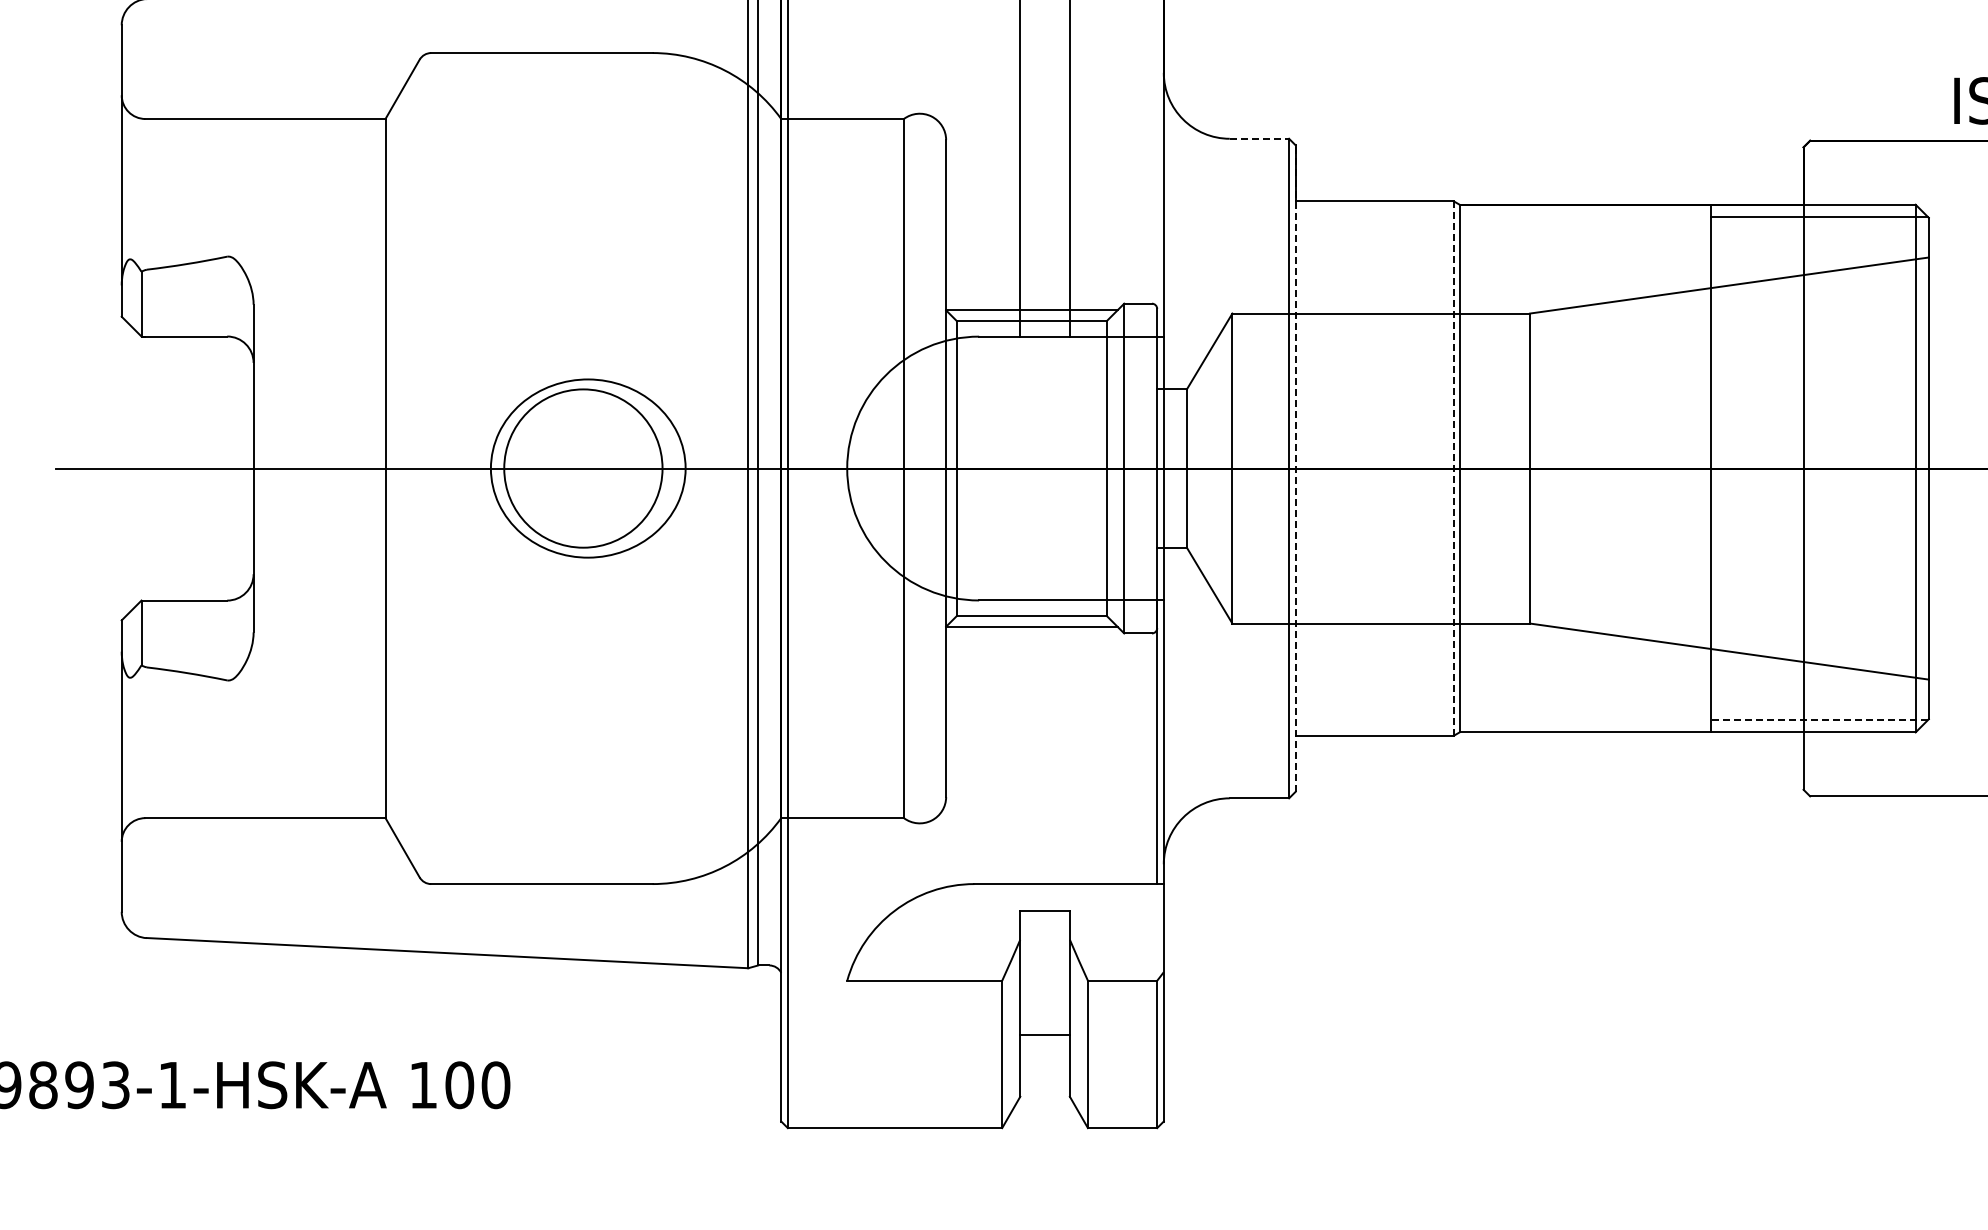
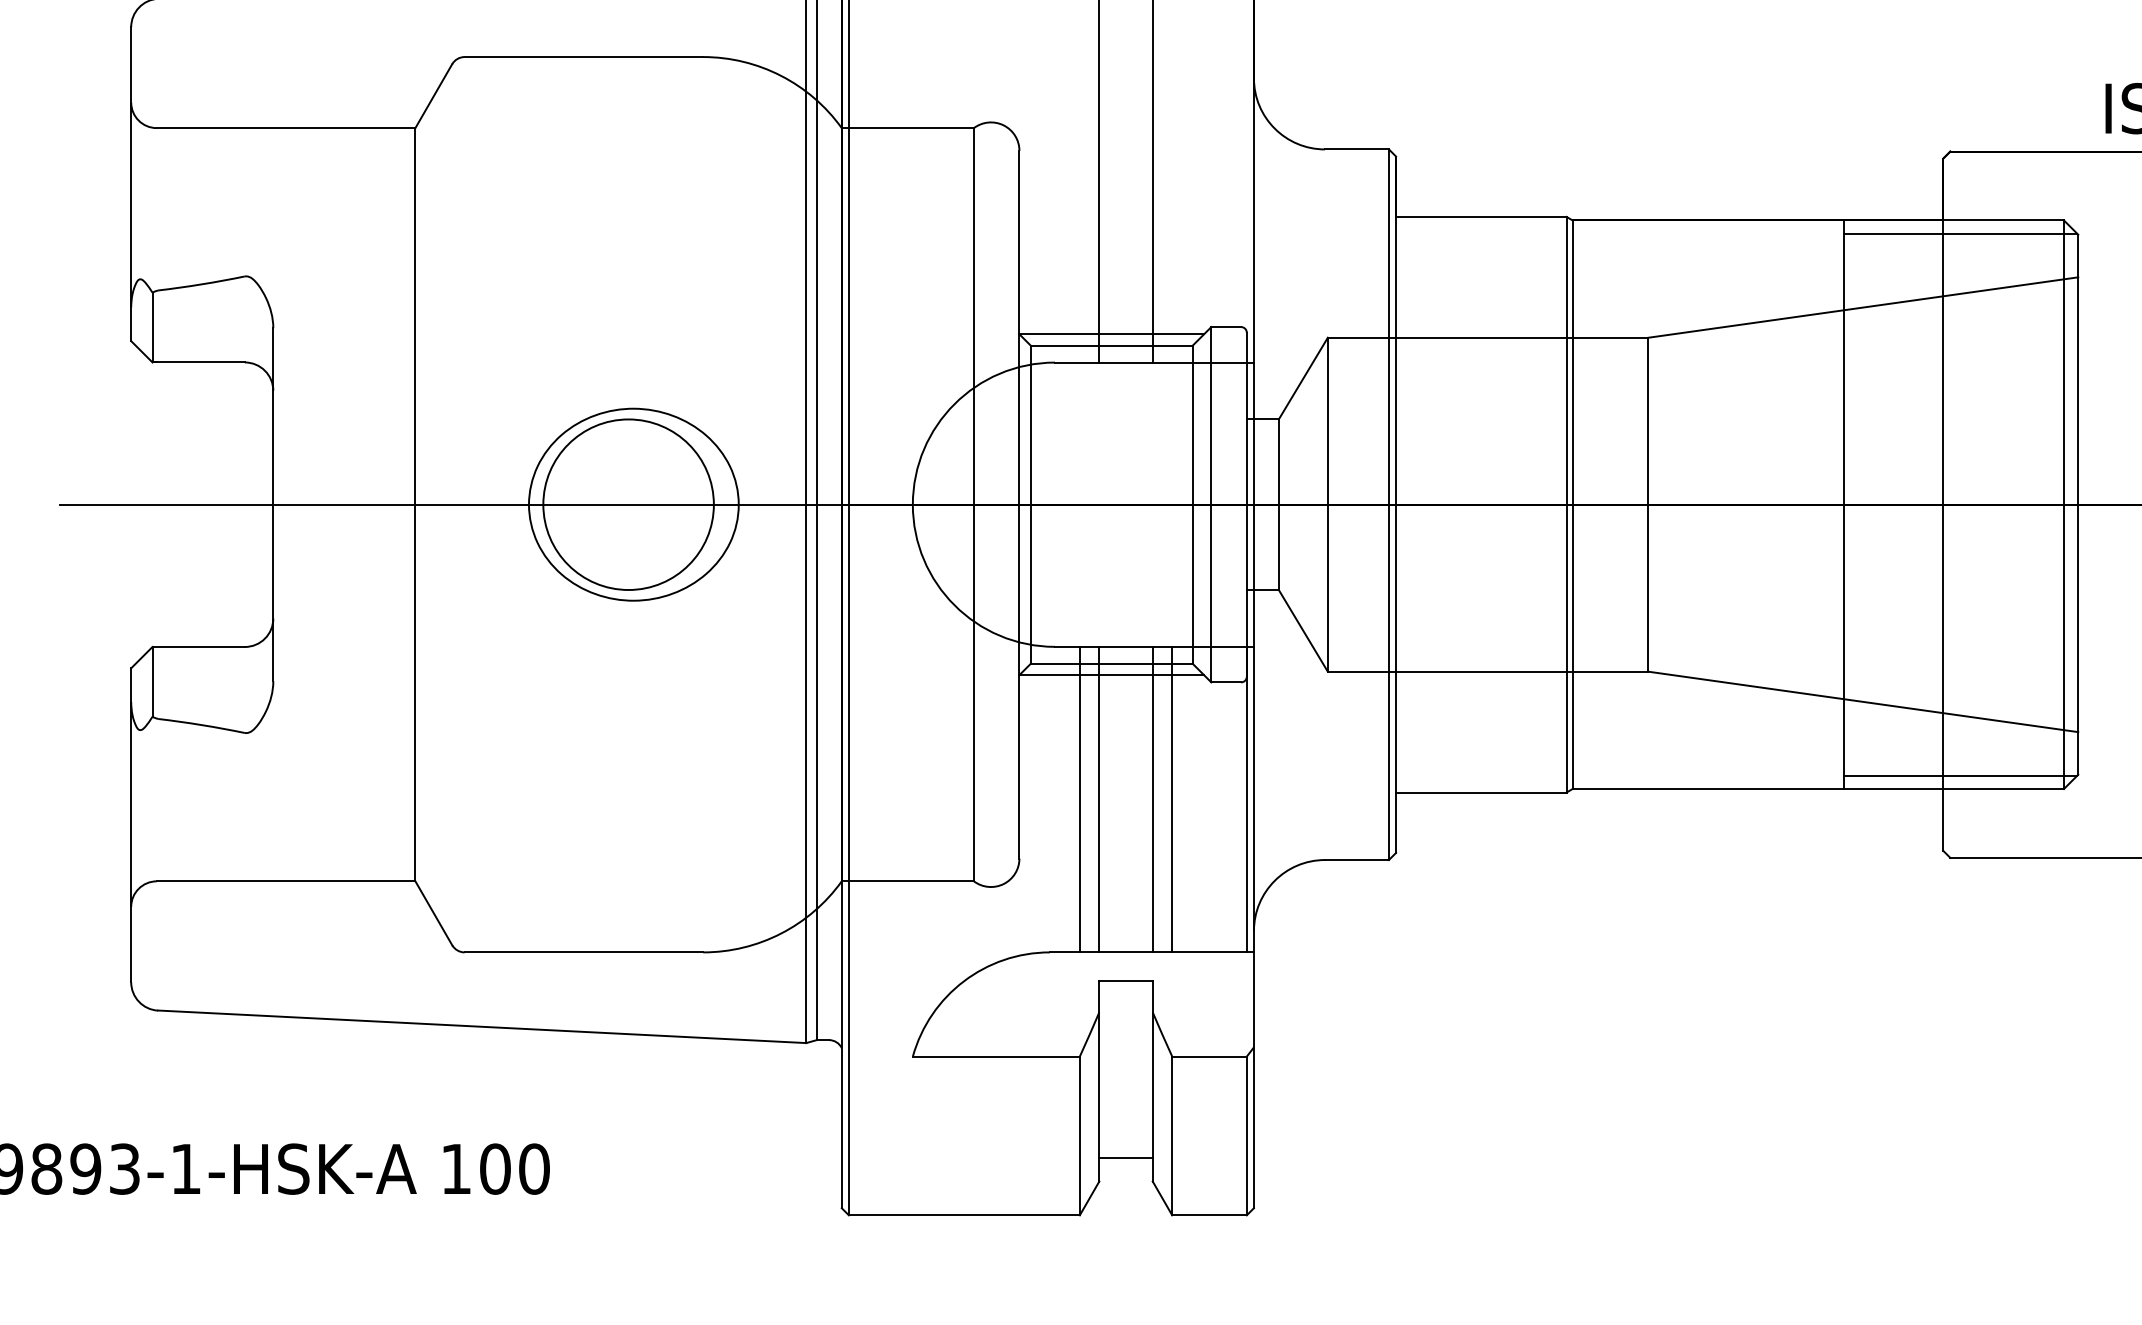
line: (1259, 138) -> (1357, 149), dashed -> solid
line: (1295, 468) -> (1395, 504), dashed -> solid
line: (1454, 469) -> (1567, 505), dashed -> solid
line: (1819, 720) -> (1960, 776), dashed -> solid
line: (1002, 742) -> (1080, 799), added
line: (1020, 742) -> (1099, 799), added
line: (1069, 742) -> (1152, 799), added
line: (1087, 742) -> (1171, 799), added
line: (1044, 1035) -> (1125, 1158), moved

